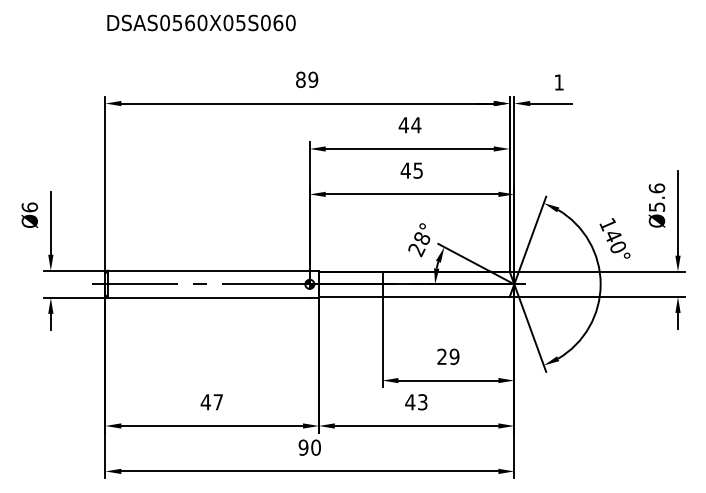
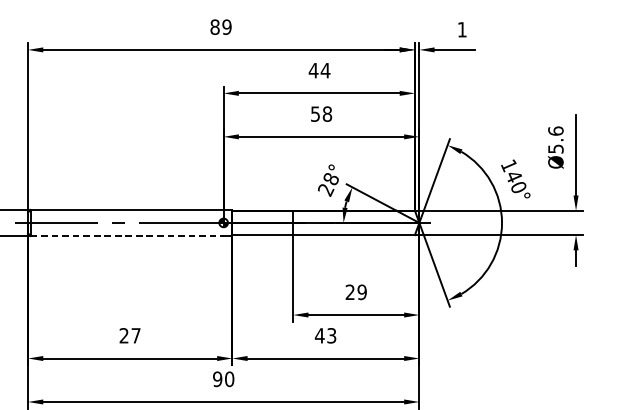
text: (411, 170) -> (320, 113), 45 -> 58
line: (209, 297) -> (127, 235), solid -> dashed
text: (205, 402) -> (123, 336), 47 -> 27

